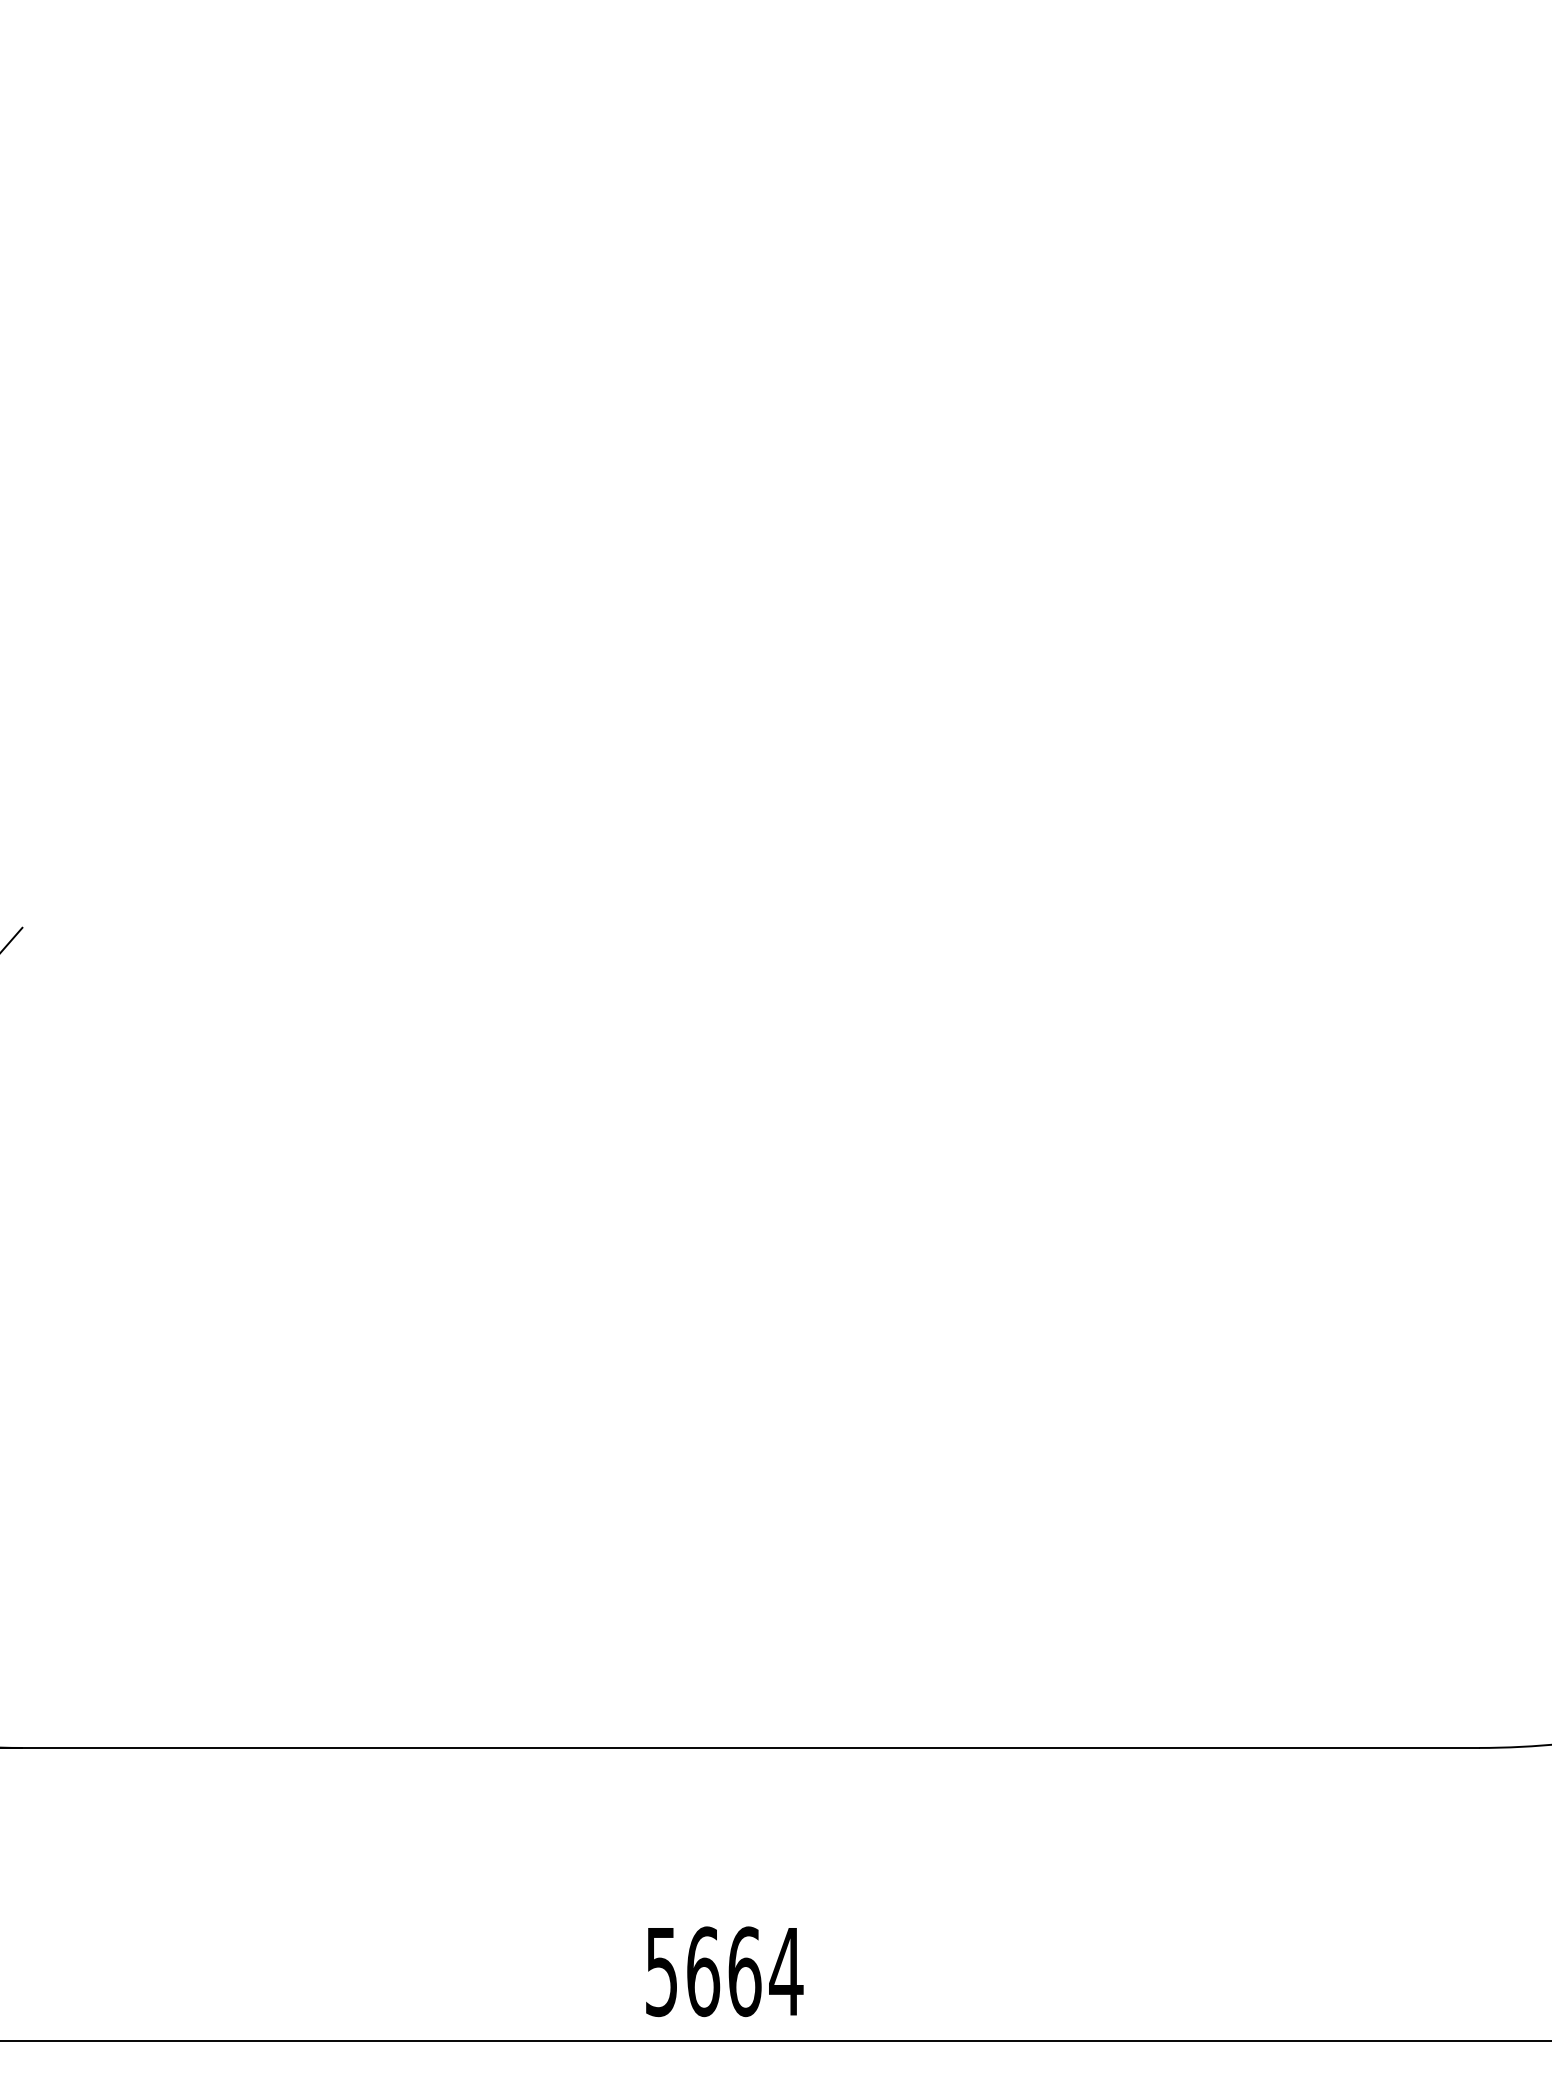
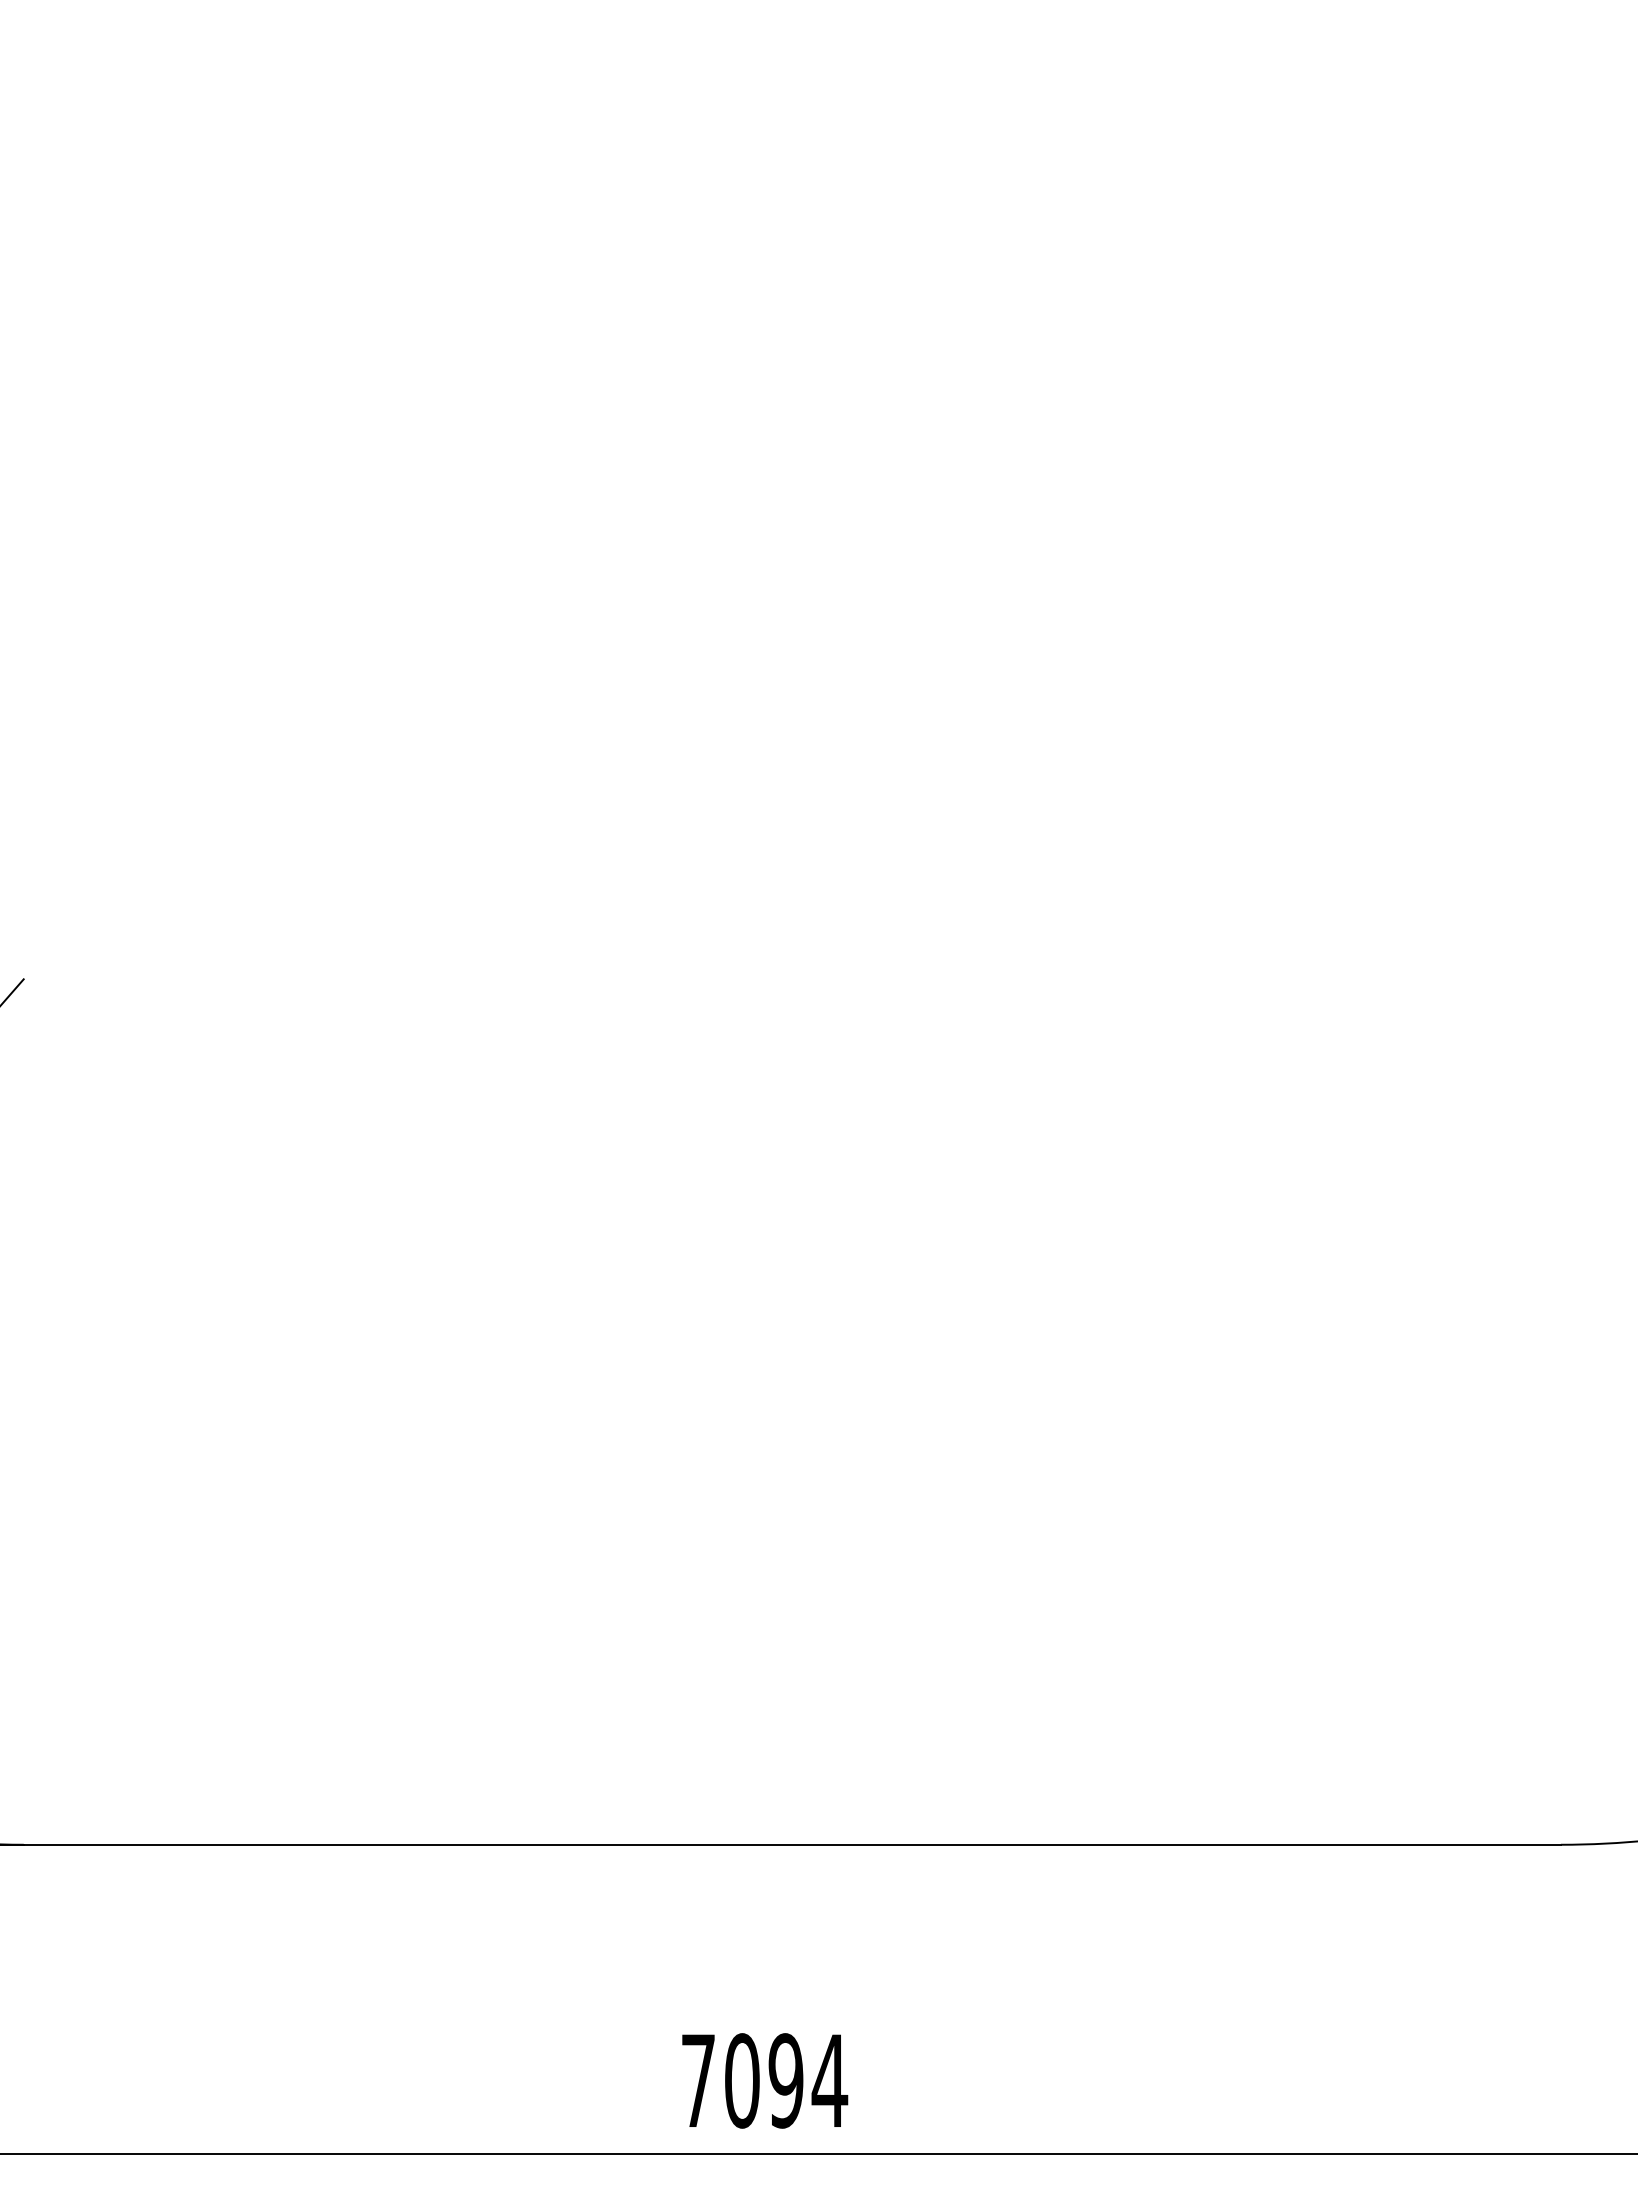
text: (703, 1971) -> (742, 2080), 5664 -> 7094

